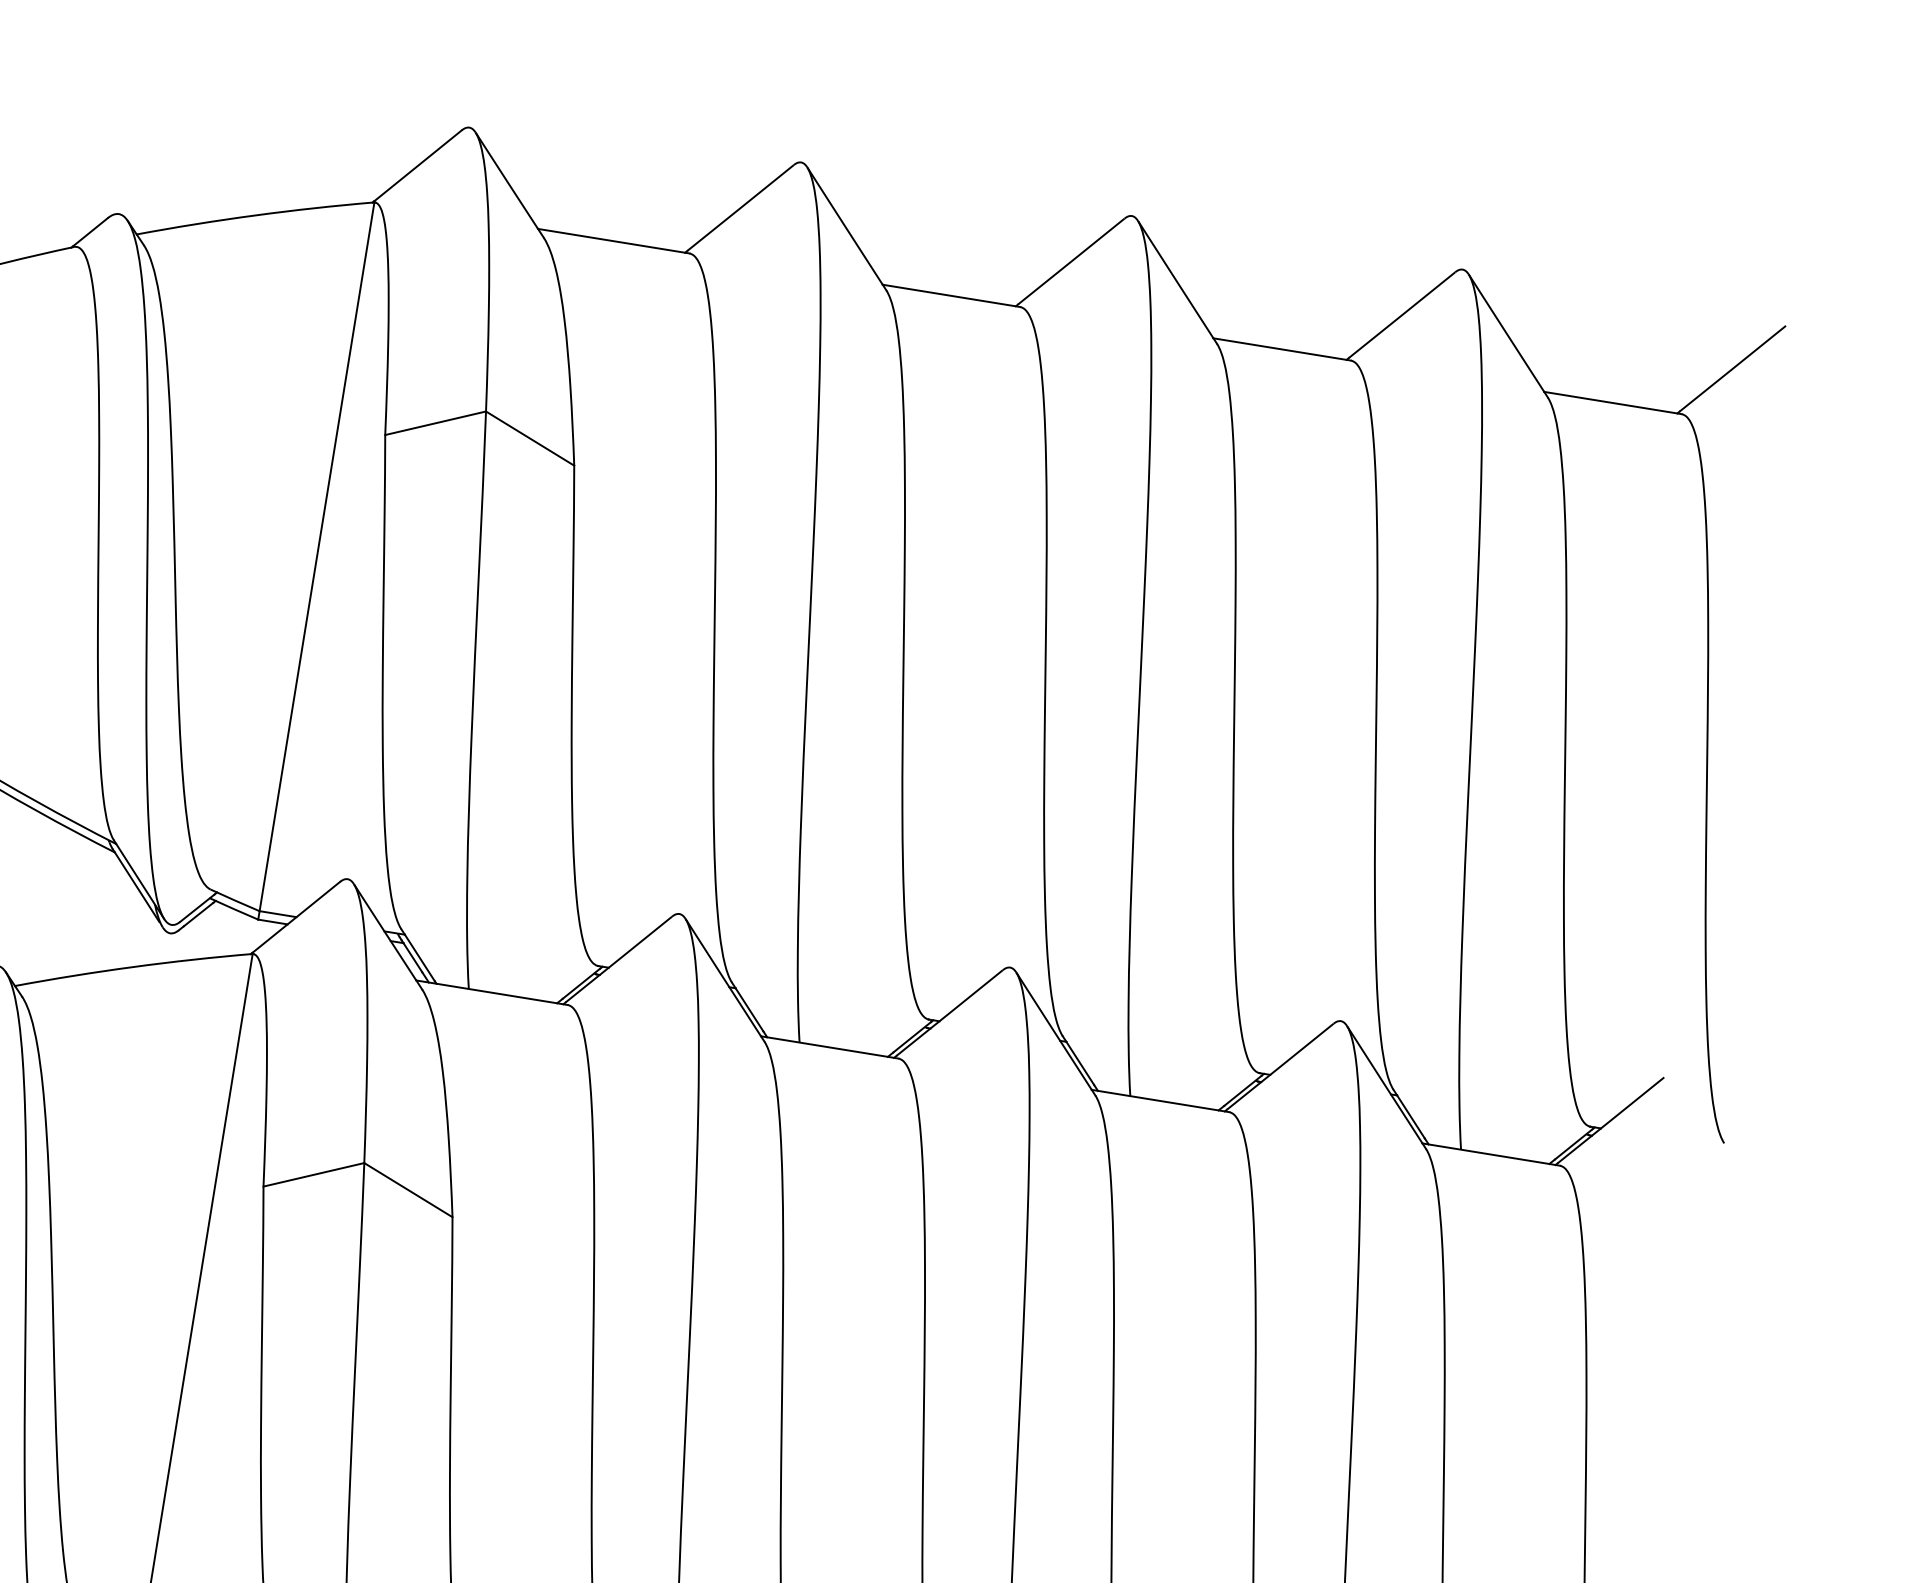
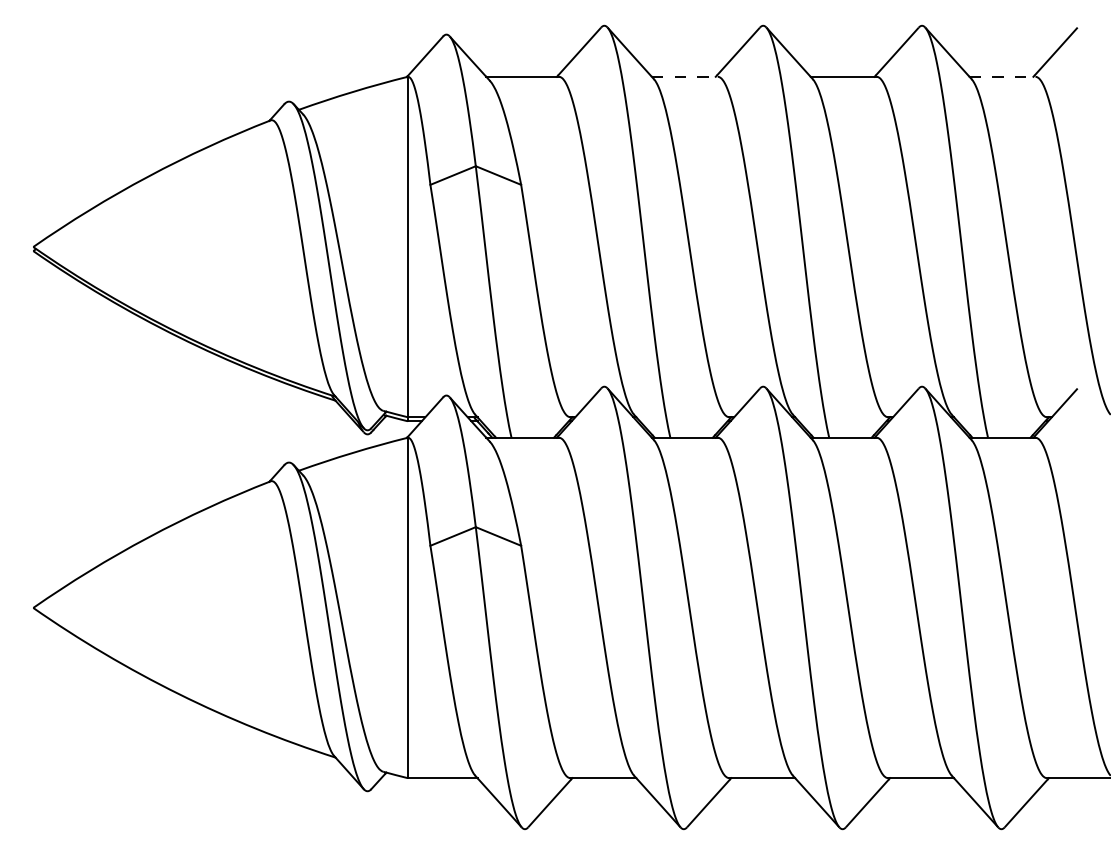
line: (950, 295) -> (684, 76), solid -> dashed
line: (1613, 402) -> (1002, 76), solid -> dashed

